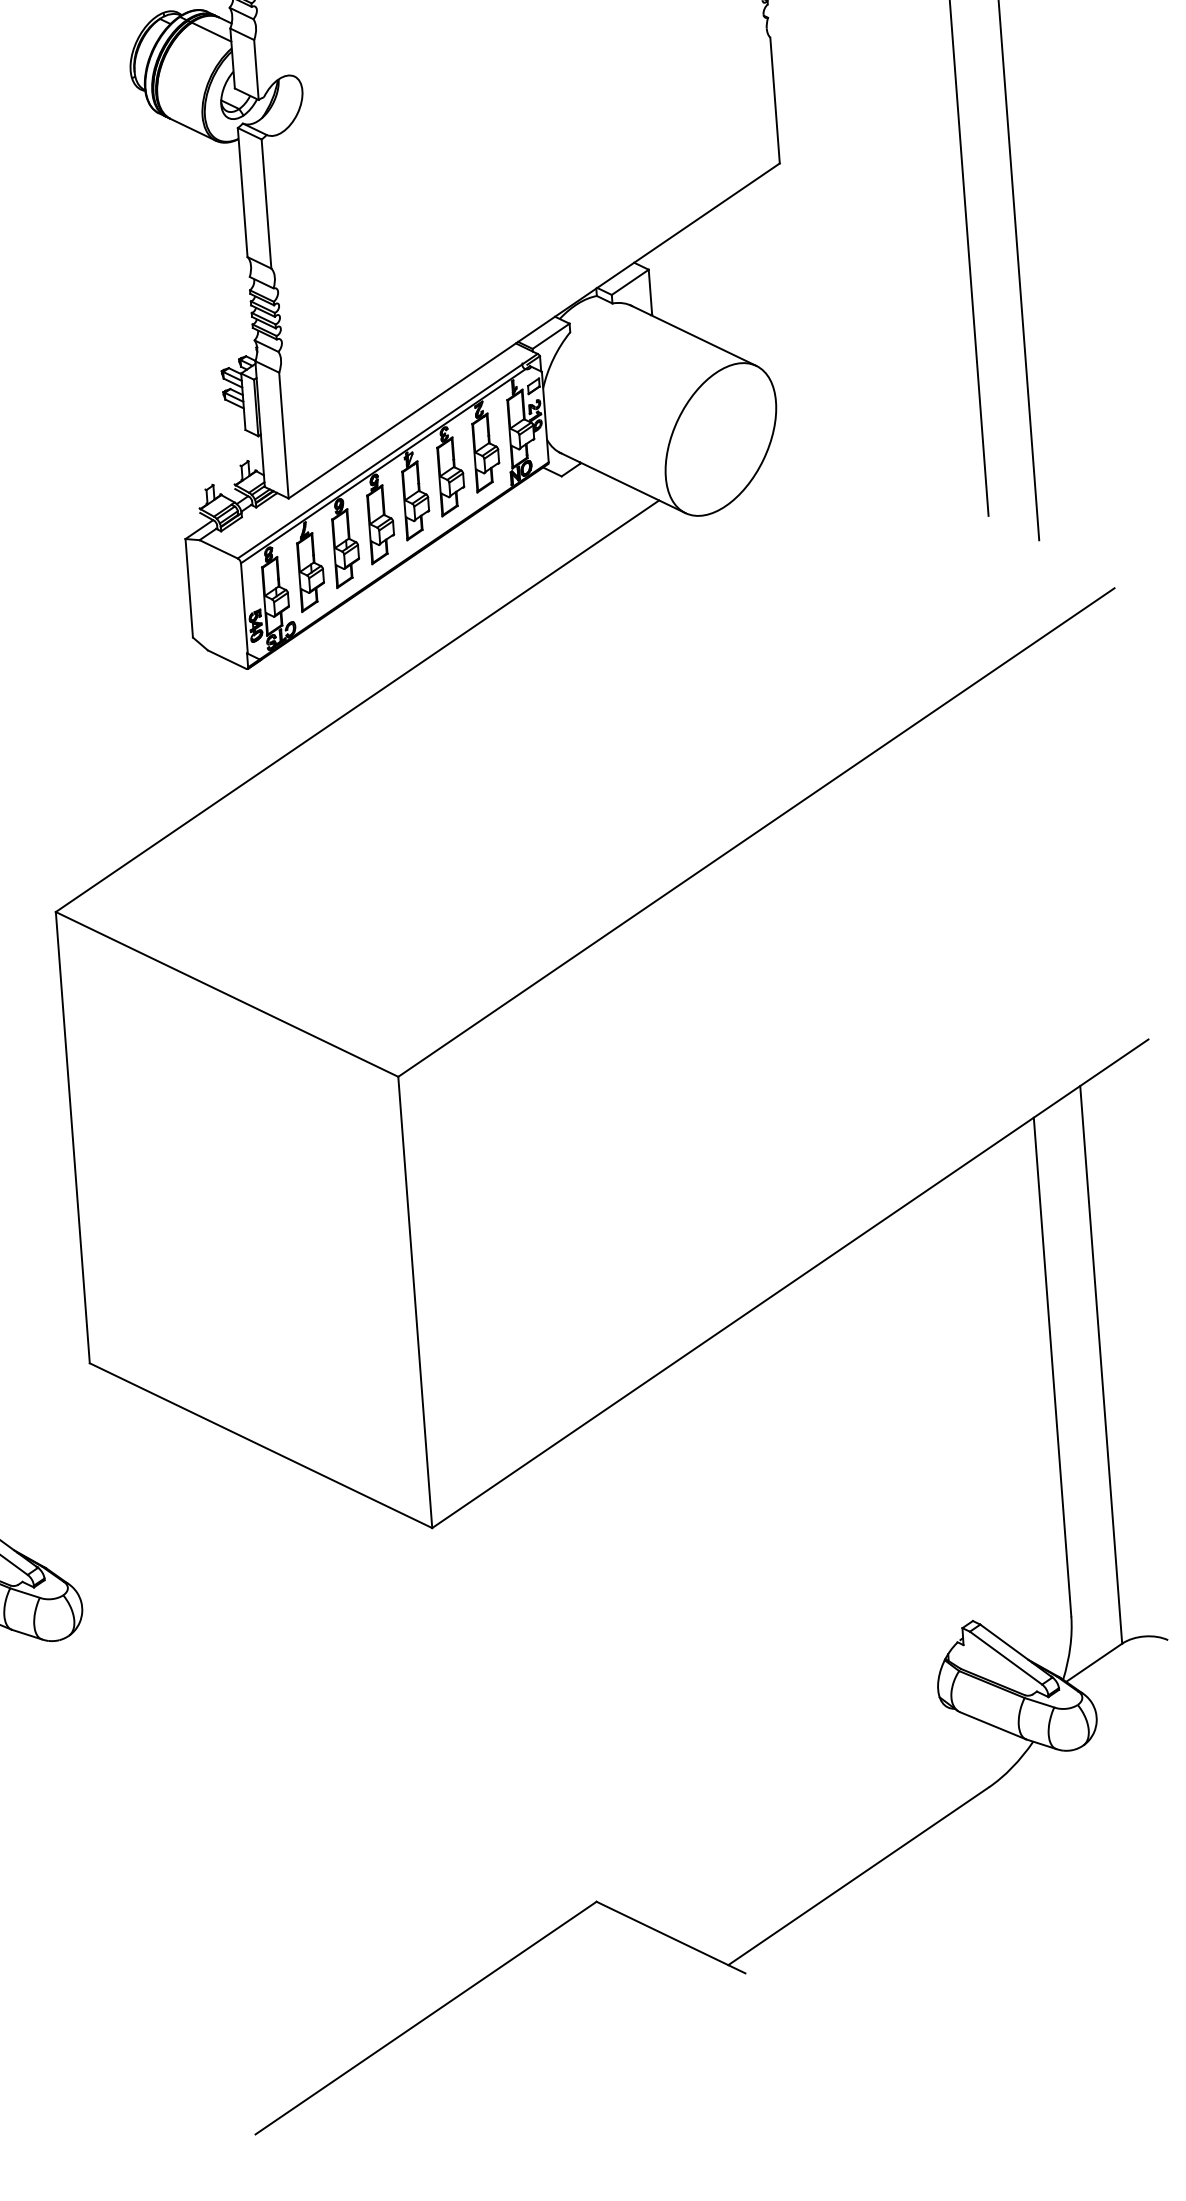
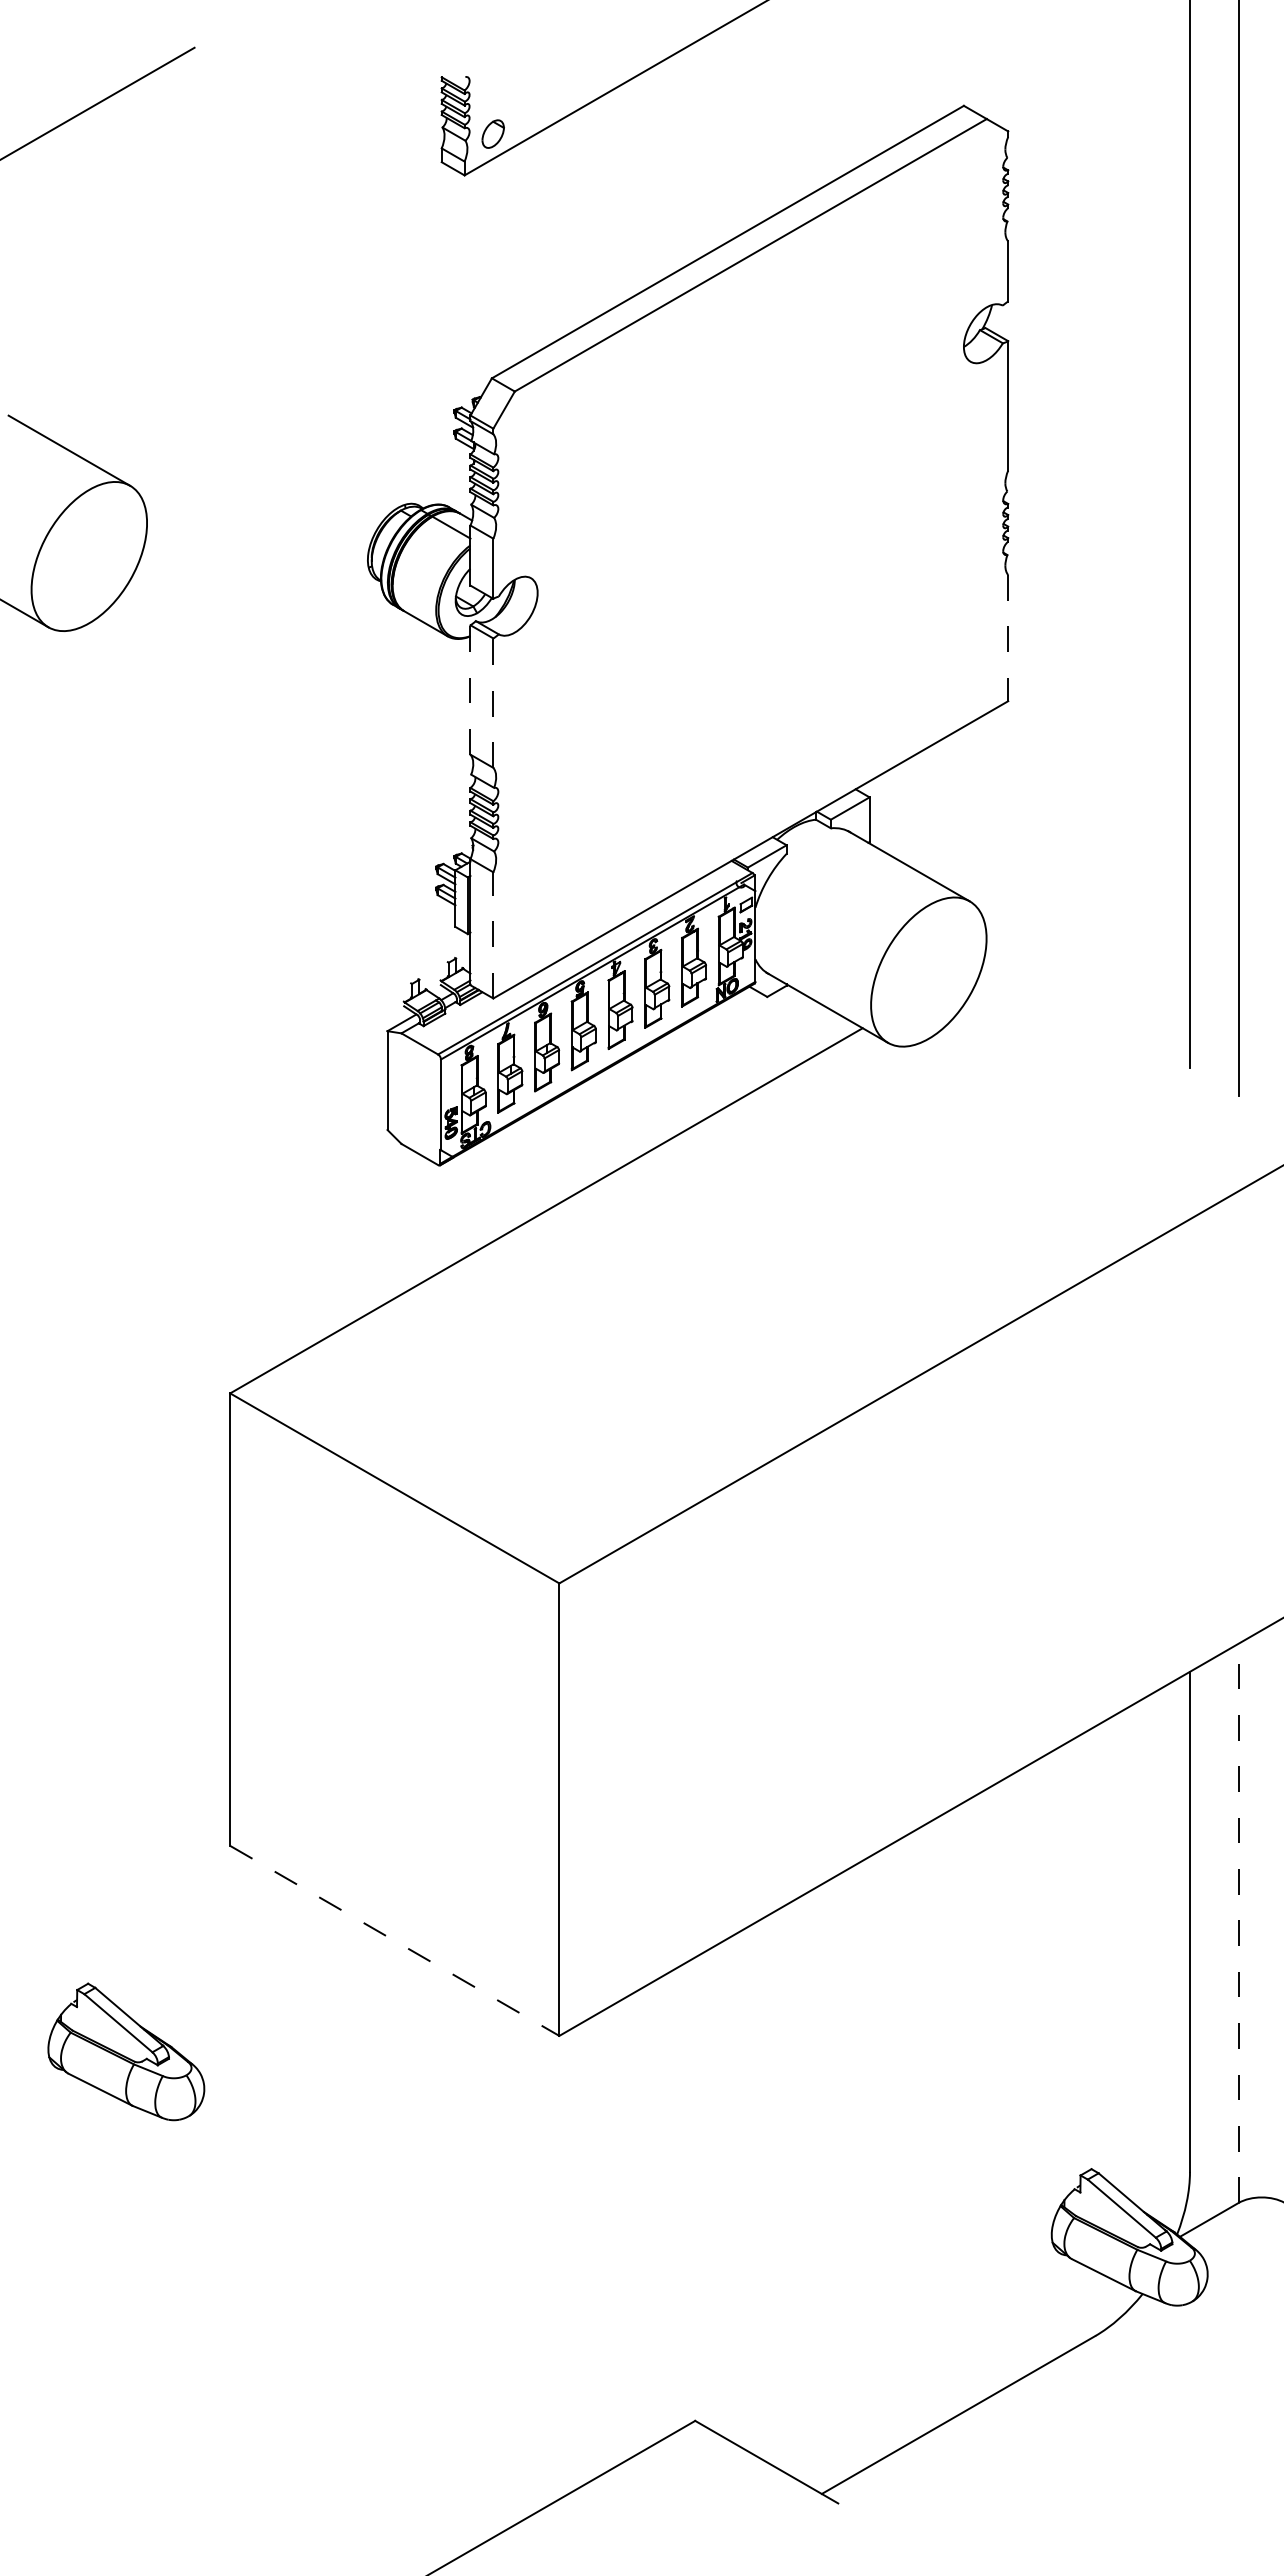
line: (775, 100) -> (1008, 638), solid -> dashed
line: (242, 192) -> (470, 689), solid -> dashed
line: (266, 204) -> (493, 703), solid -> dashed
line: (283, 434) -> (493, 934), solid -> dashed
line: (1101, 1365) -> (1238, 1923), solid -> dashed
line: (261, 1446) -> (395, 1941), solid -> dashed

